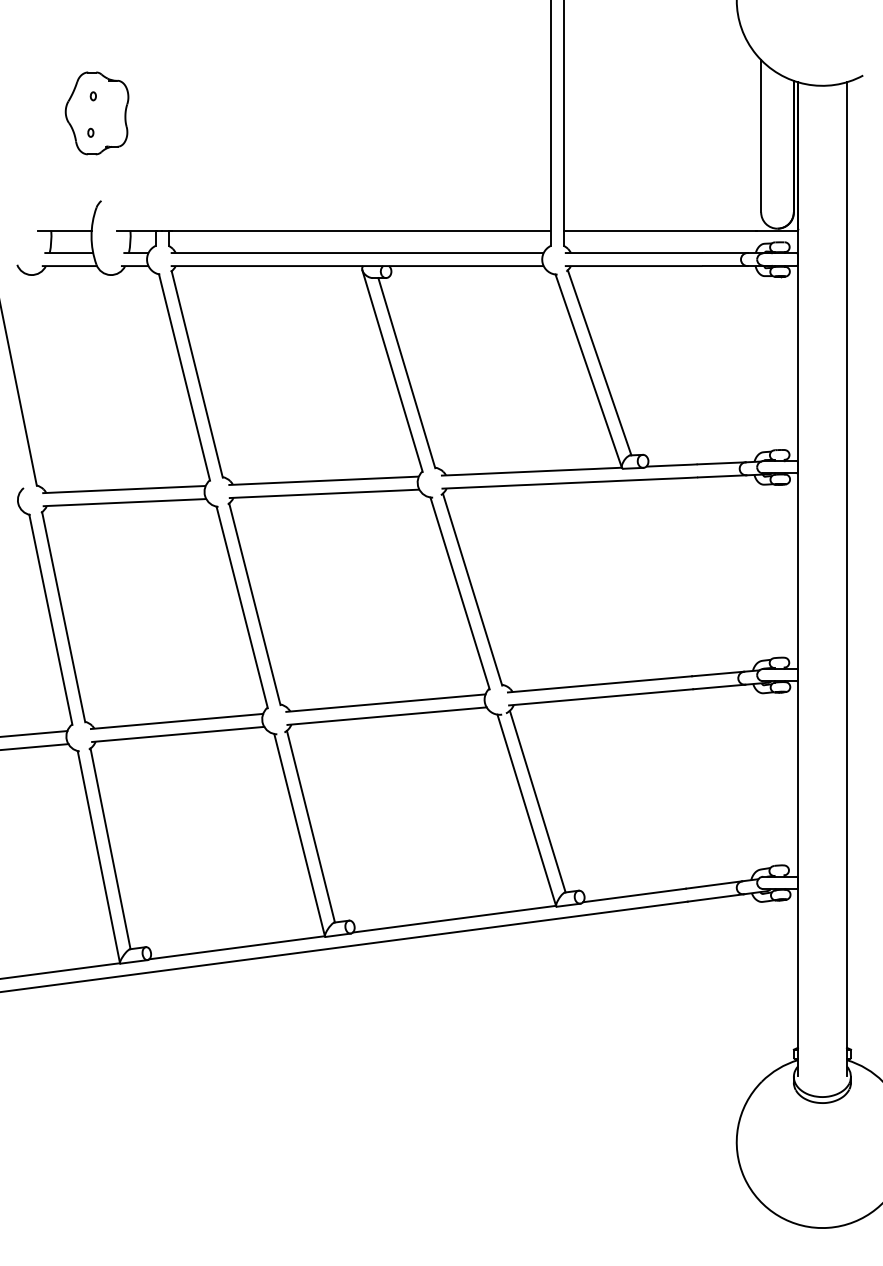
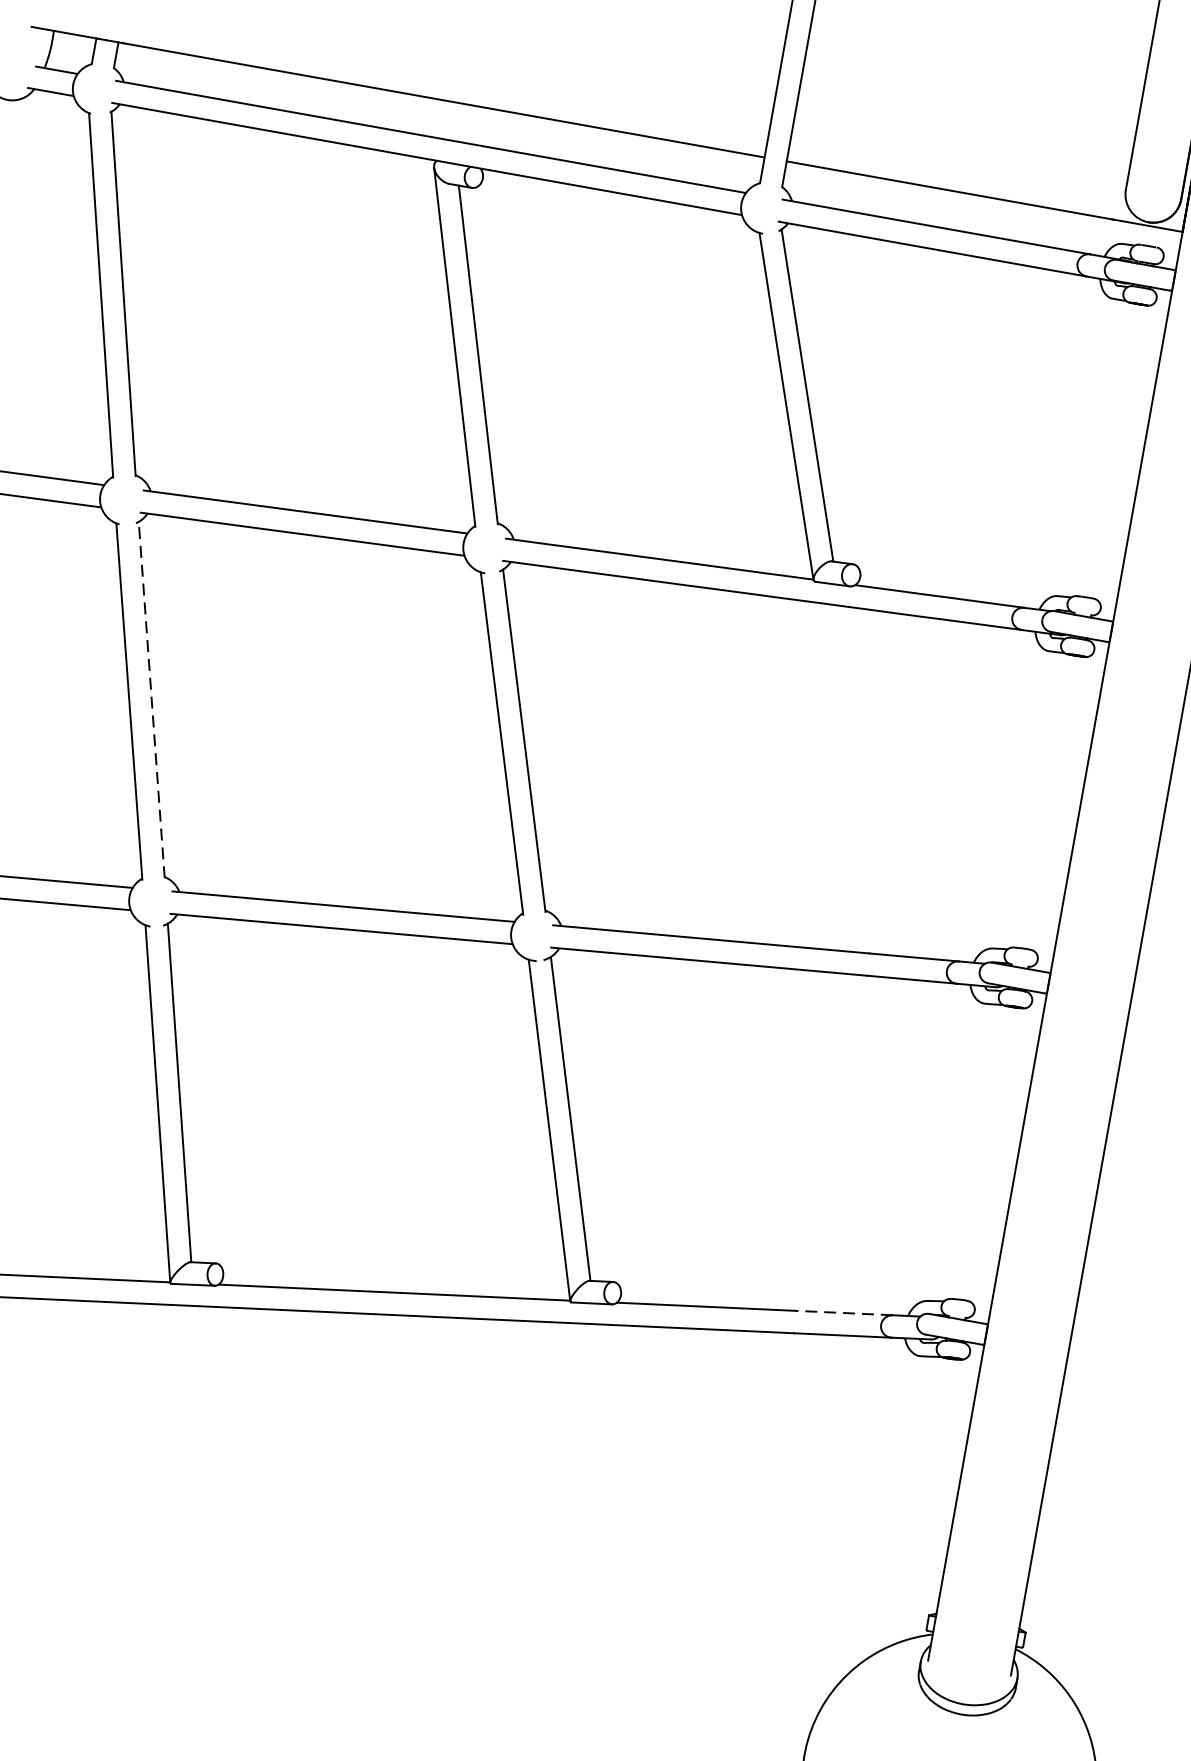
line: (254, 603) -> (151, 698), solid -> dashed
line: (713, 885) -> (842, 1313), solid -> dashed

